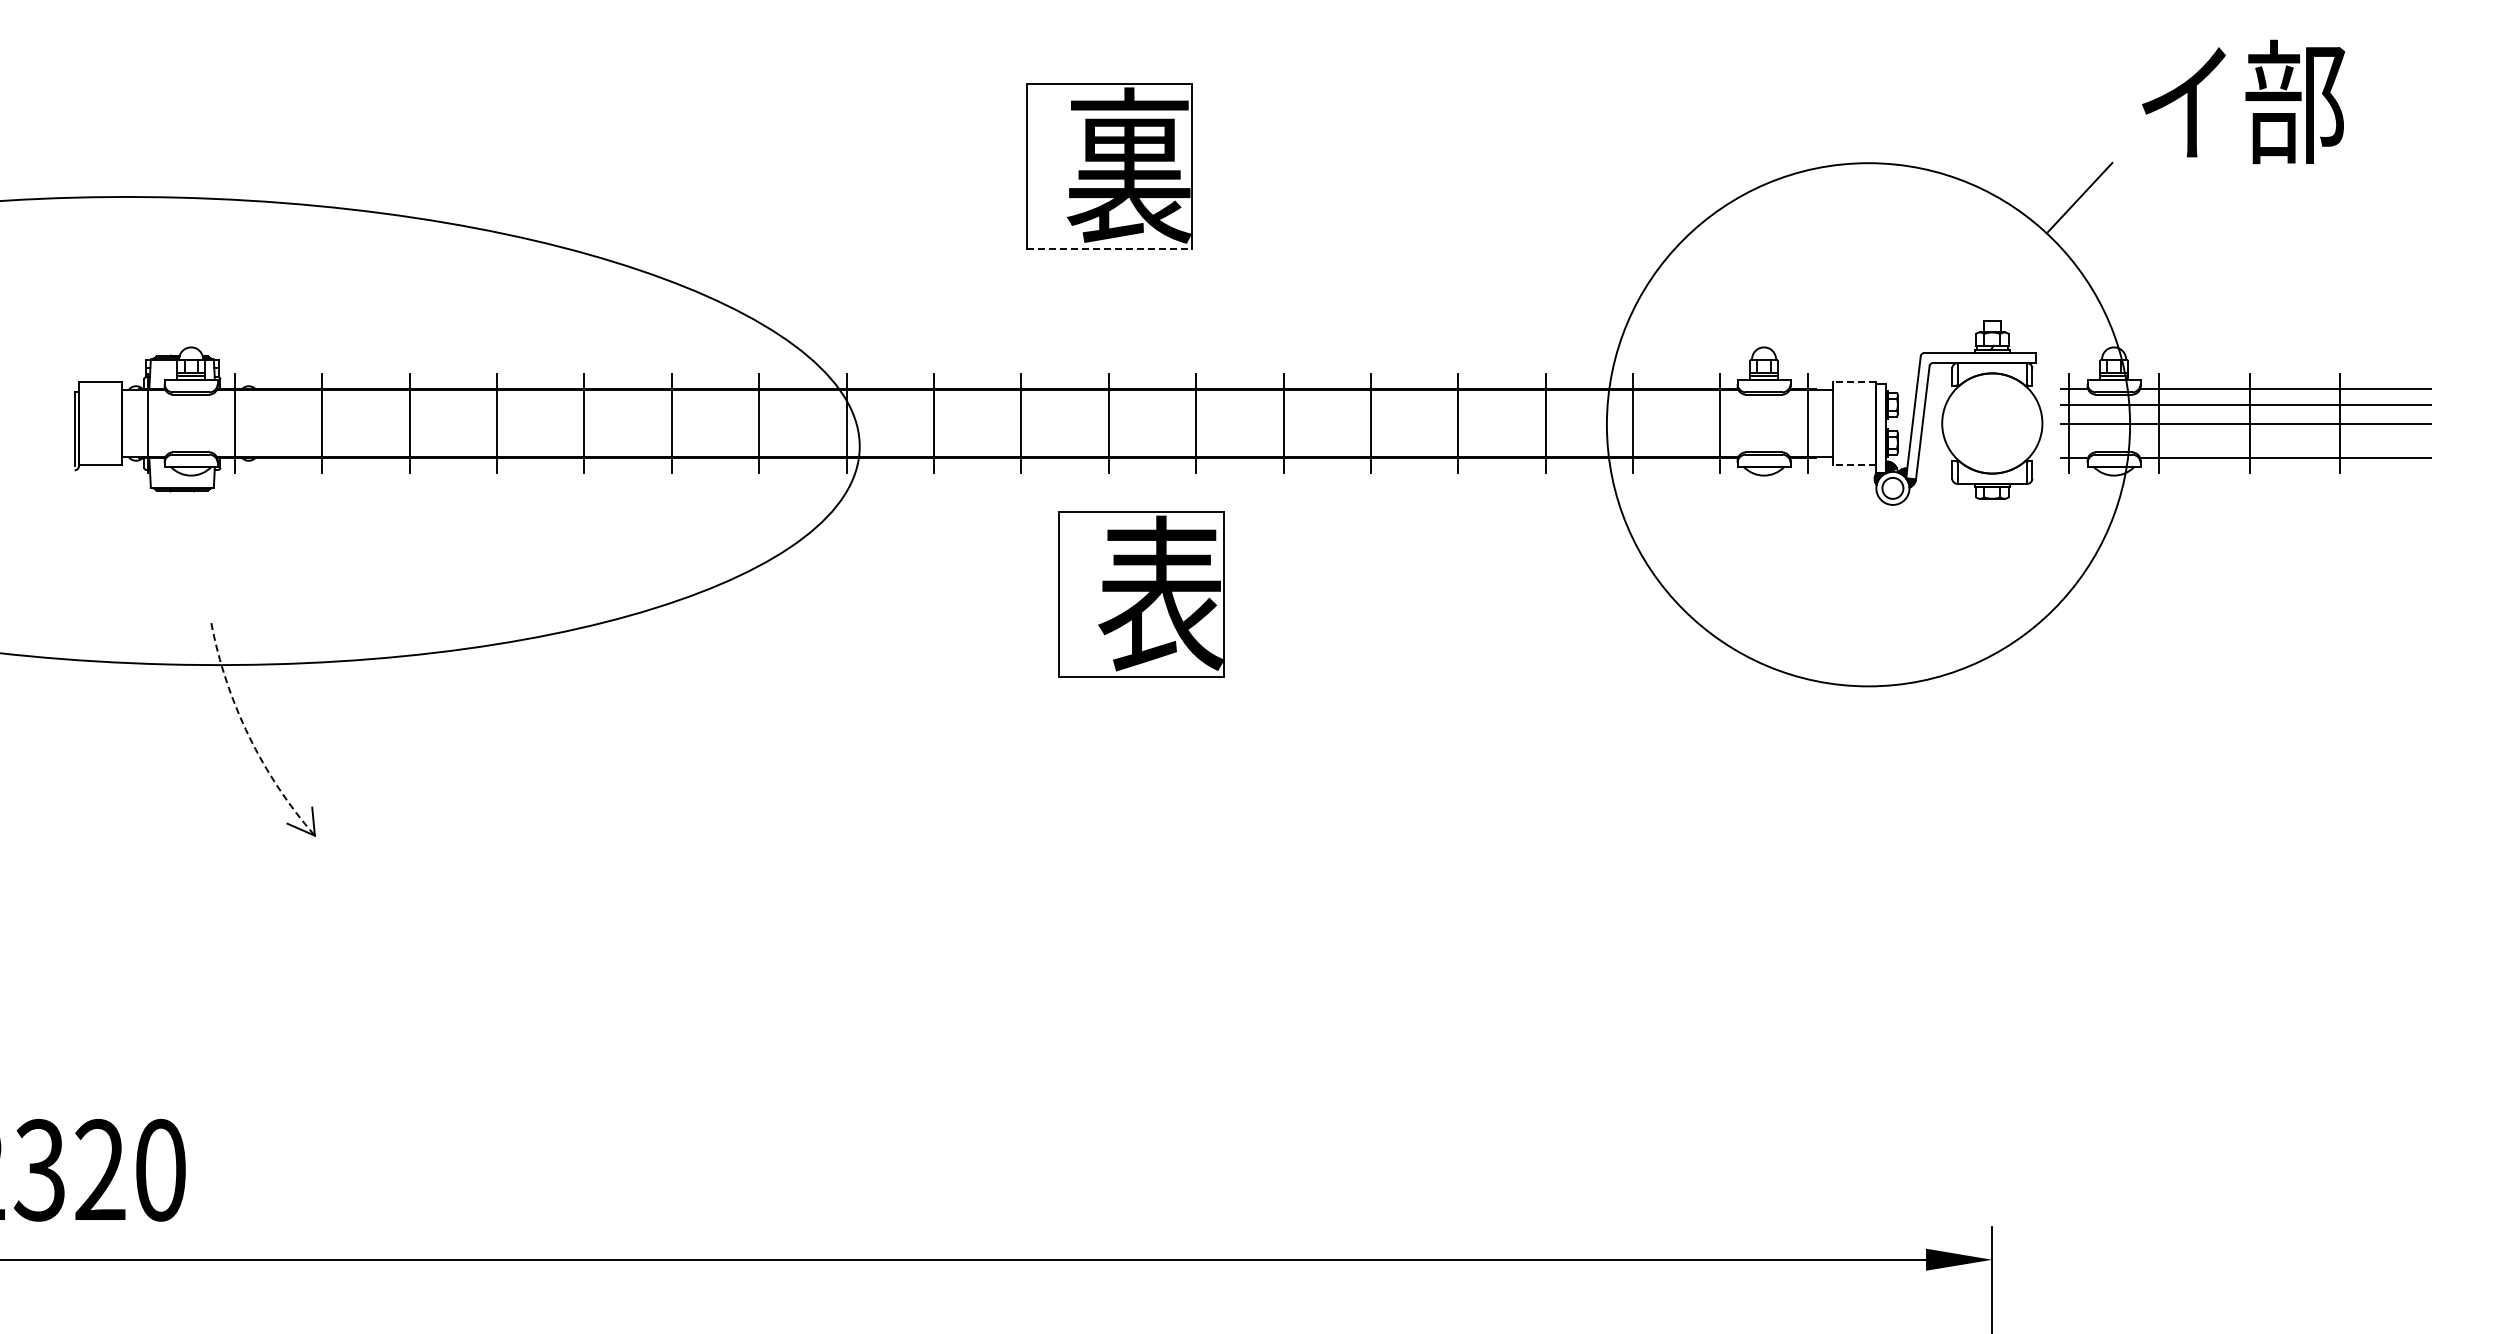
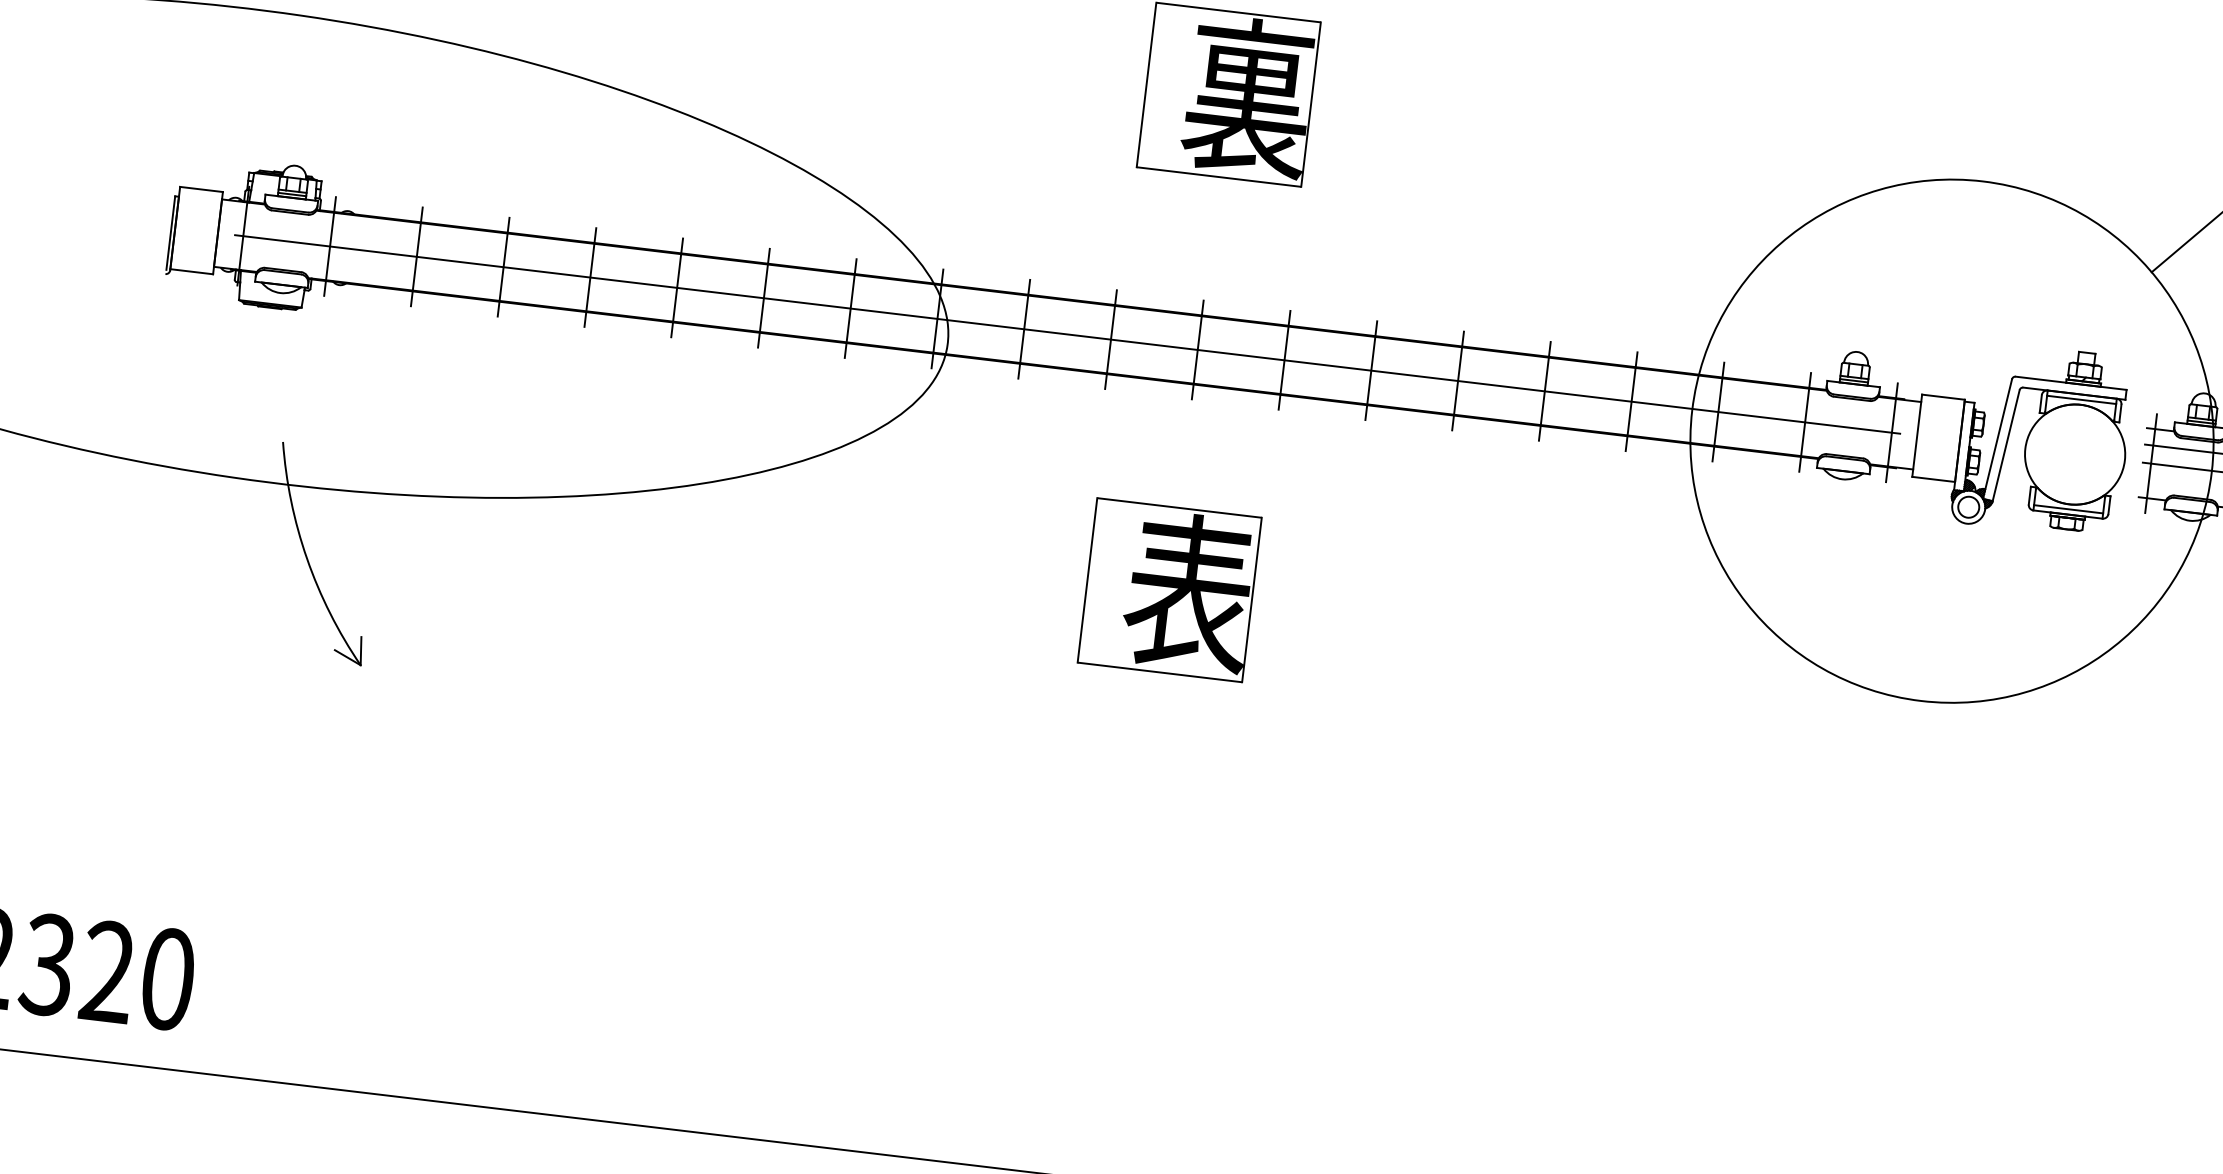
line: (1109, 249) -> (1219, 177), dashed -> solid
line: (1992, 368) -> (2081, 399), added
line: (1854, 382) -> (1943, 397), dashed -> solid
line: (977, 423) -> (1067, 334), added
line: (1854, 464) -> (1933, 478), dashed -> solid
line: (1992, 478) -> (2068, 509), added
part: (1141, 594) -> (1169, 590), moved
arc: (249, 736) -> (307, 559), dashed -> solid

